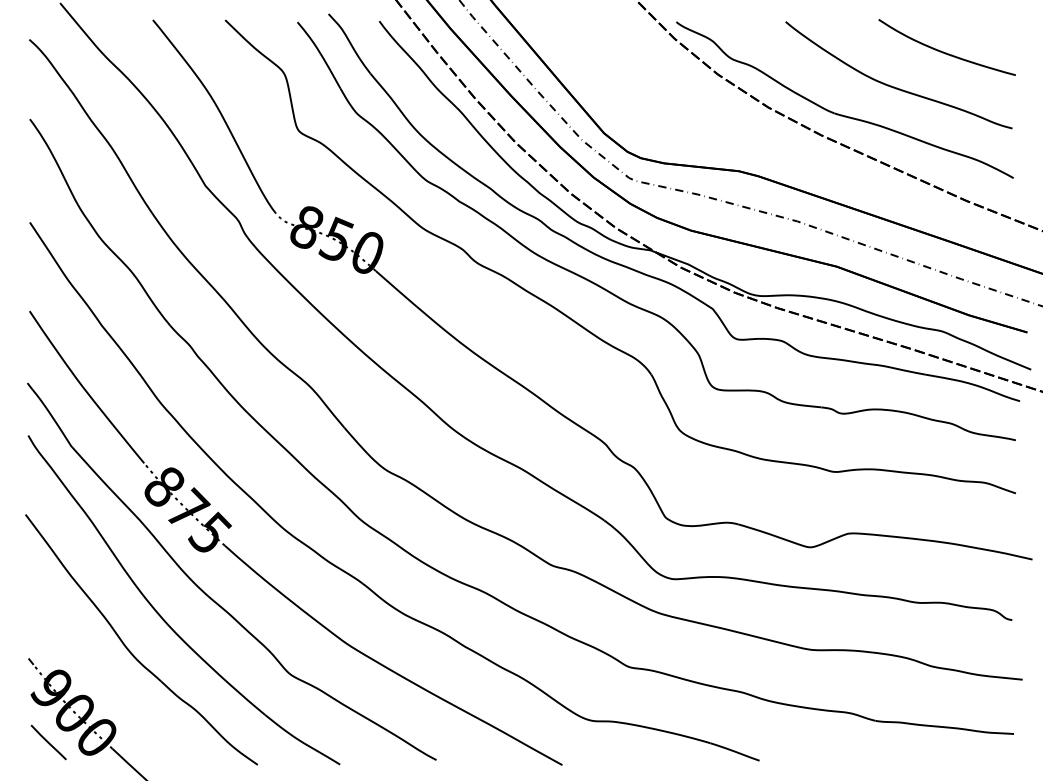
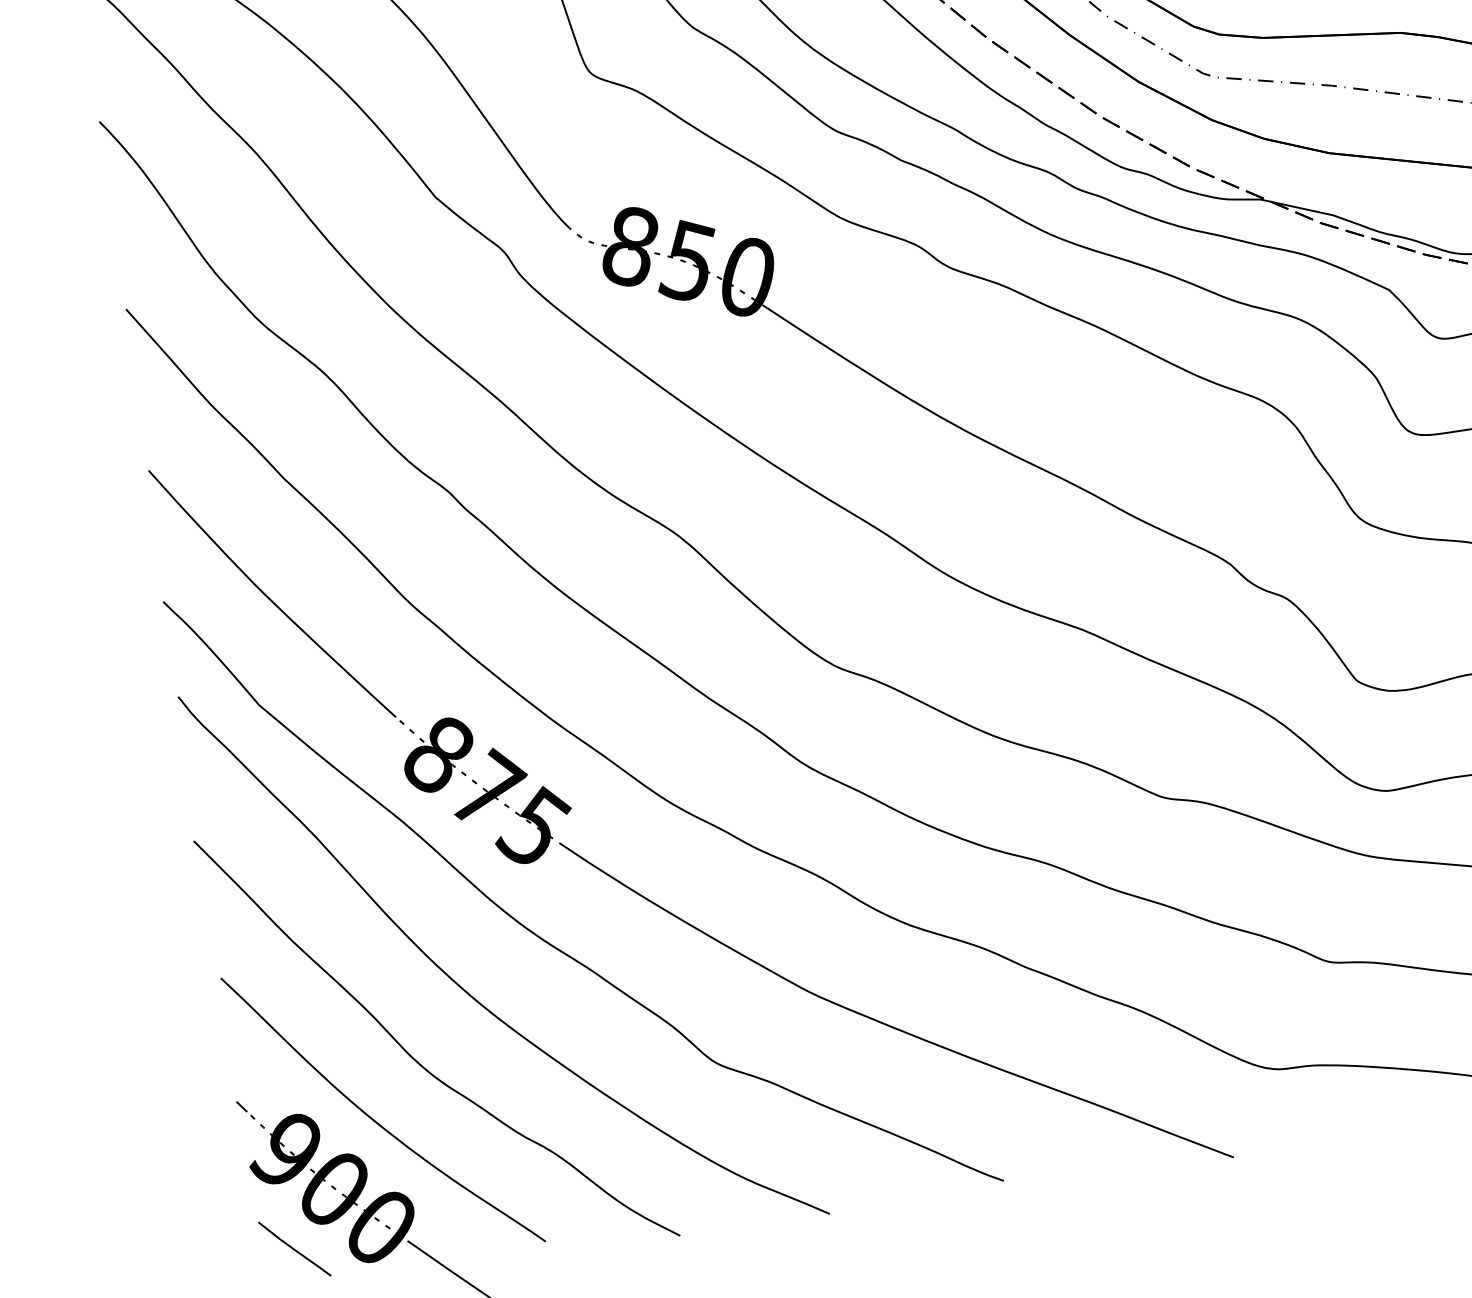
curve: (102, 678) -> (375, 1118), added

